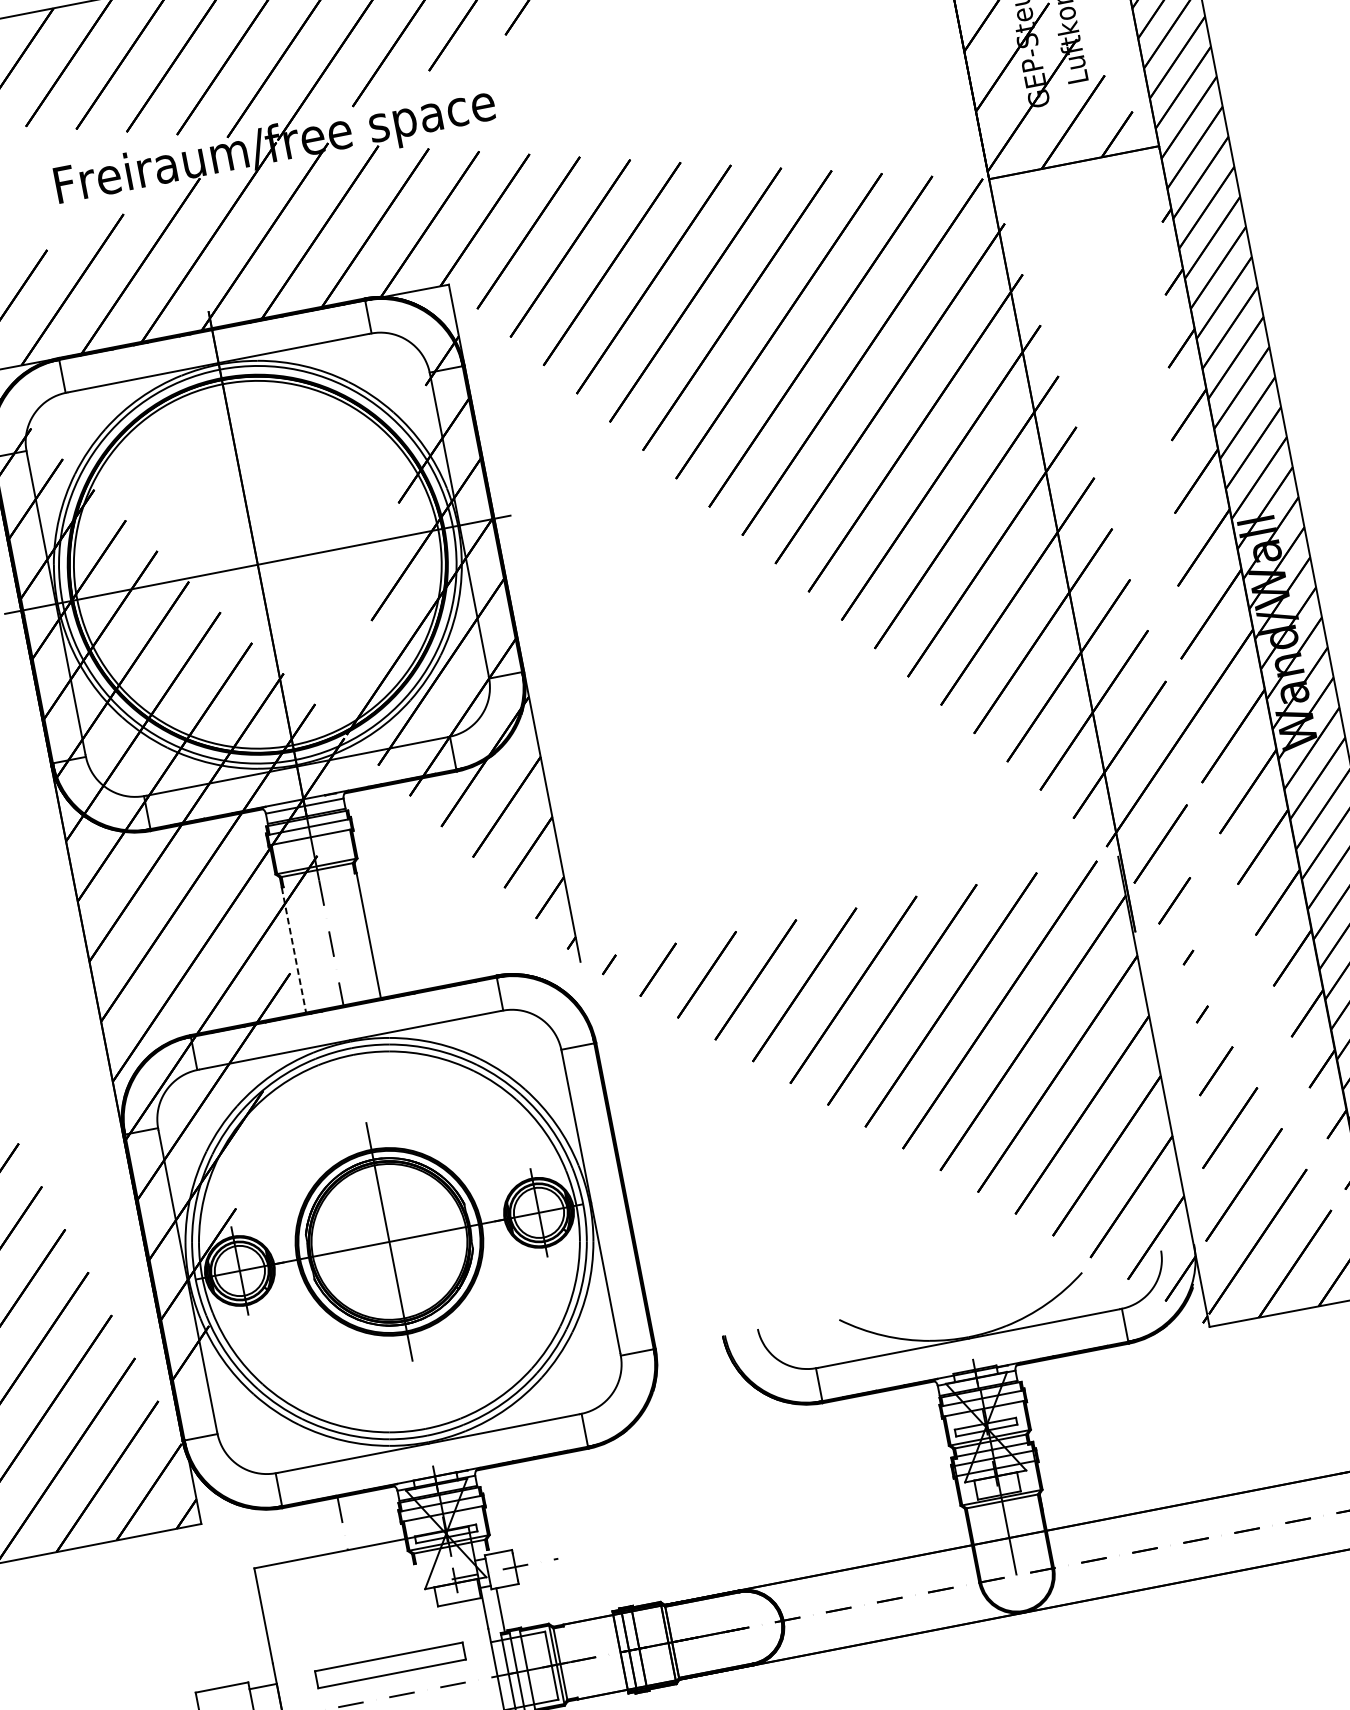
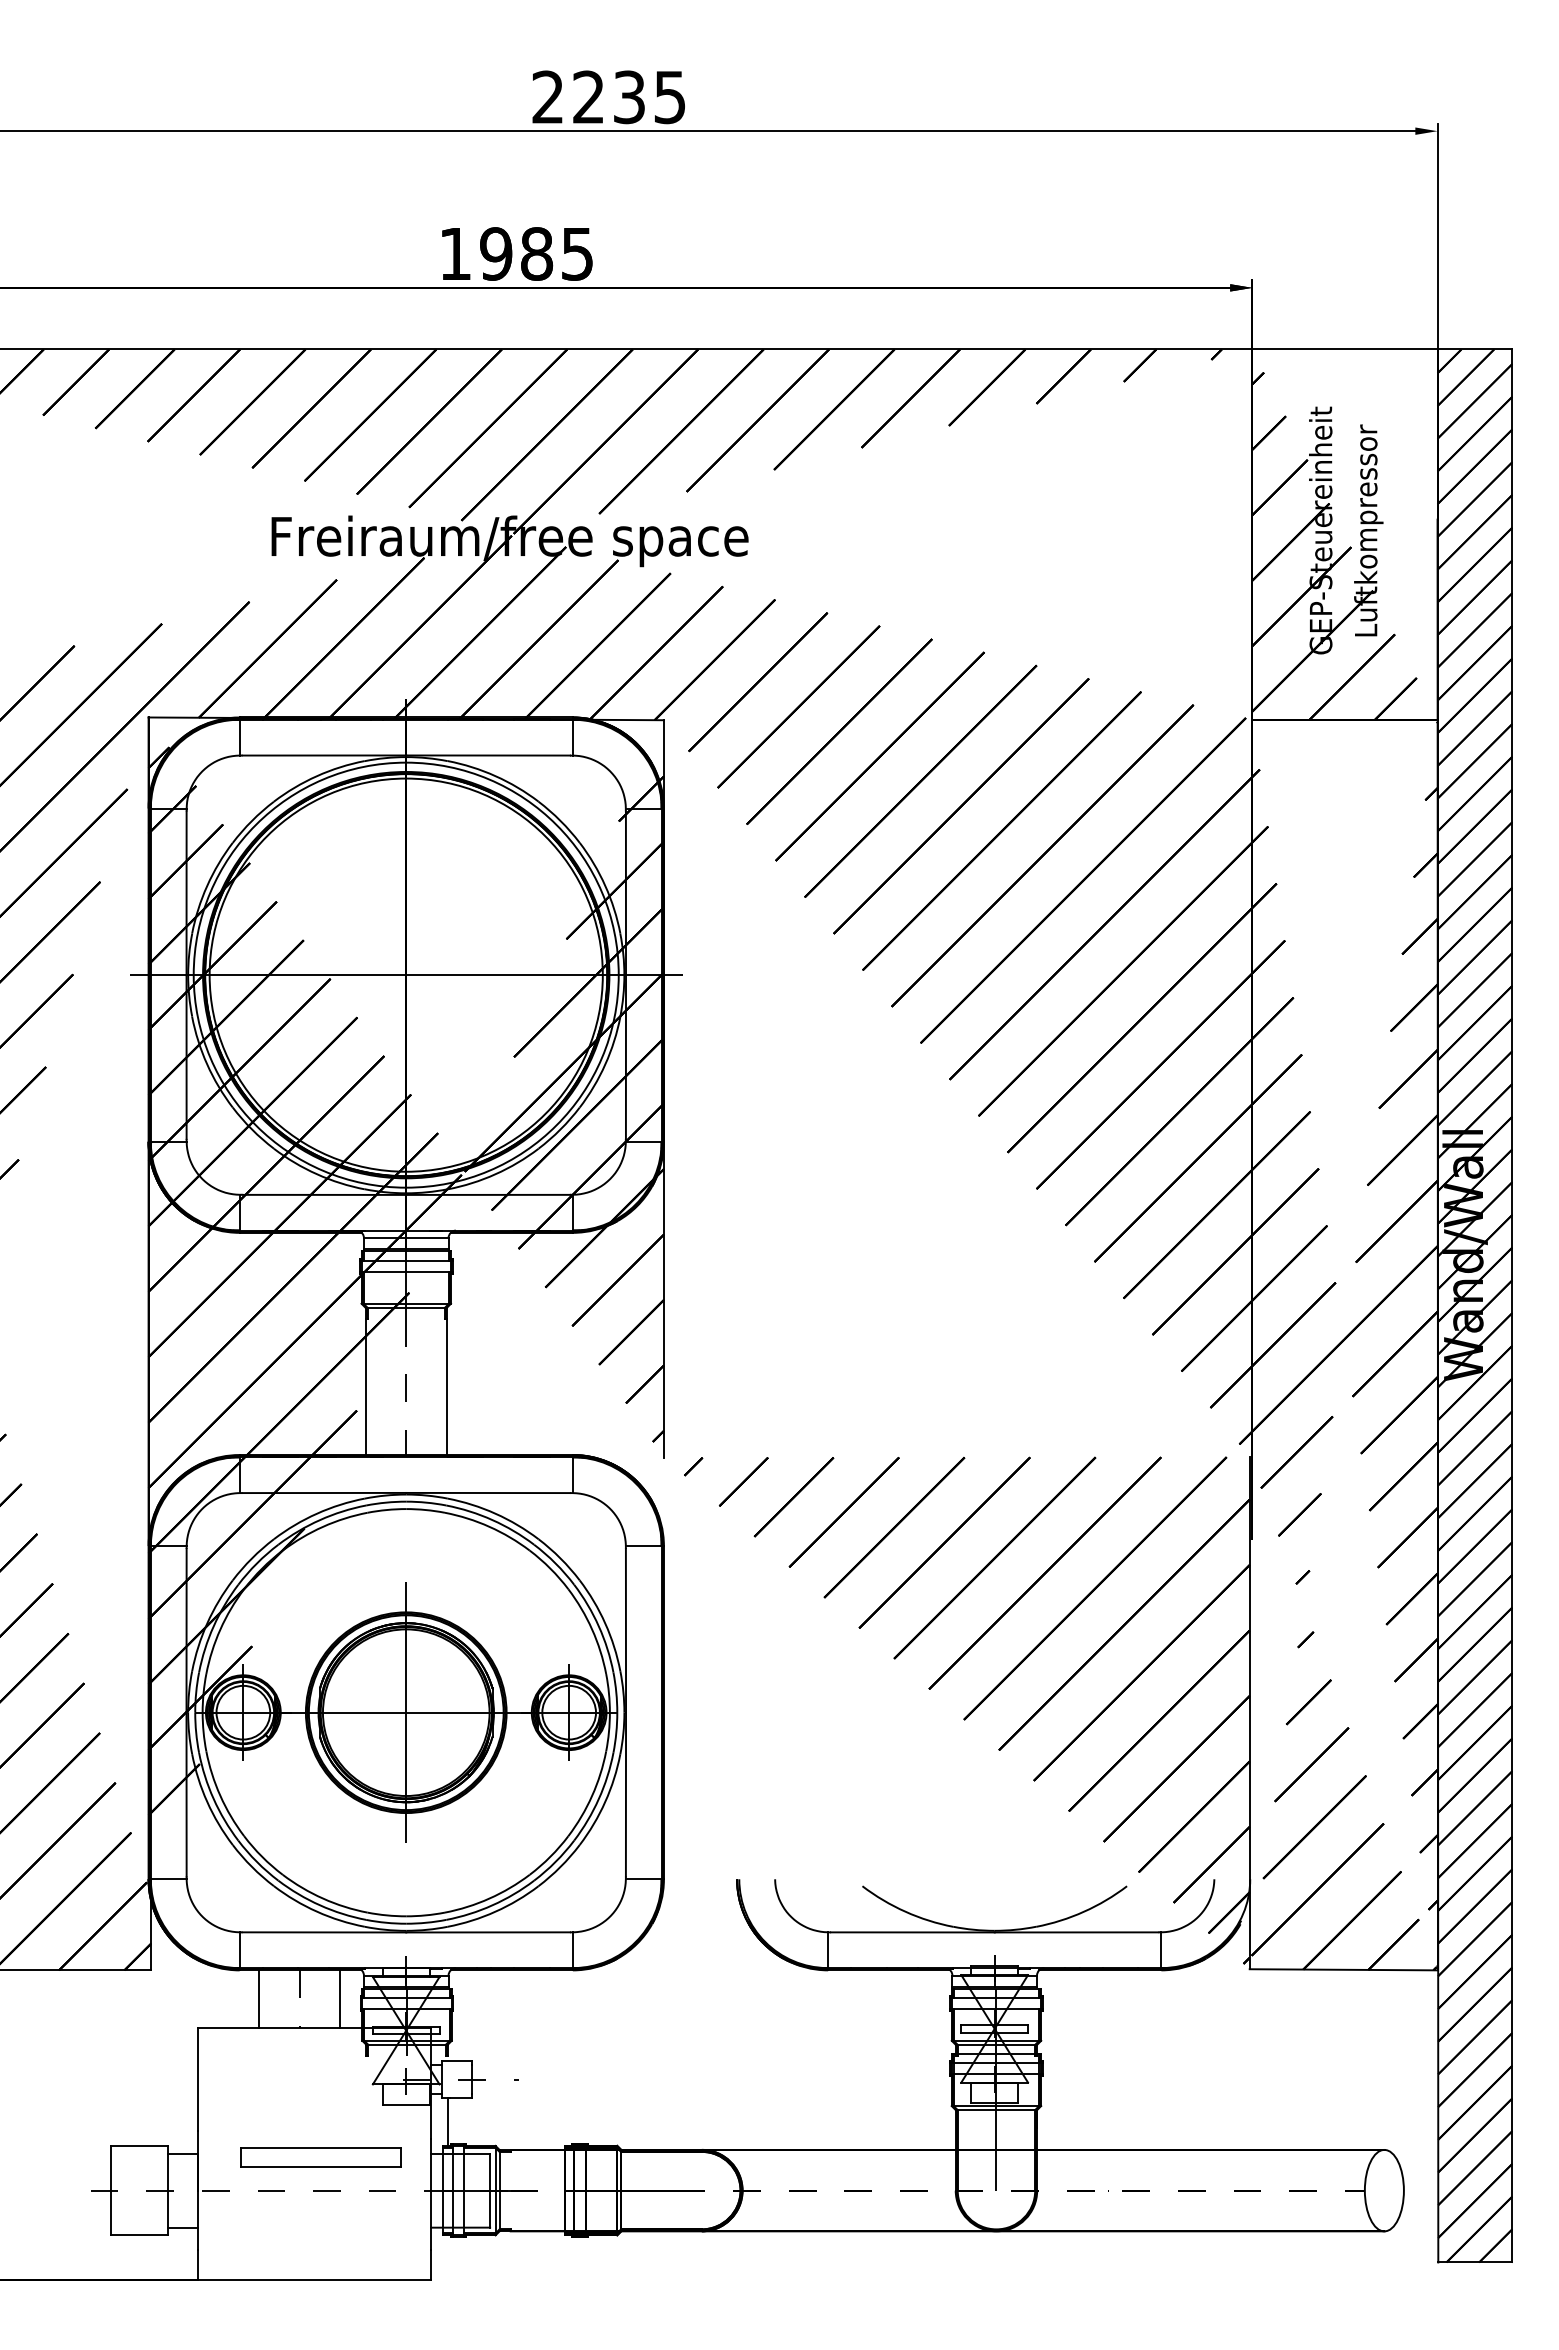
line: (293, 950) -> (365, 1387), dashed -> solid
line: (380, 1516) -> (340, 1998), added
line: (304, 1530) -> (258, 1998), added

